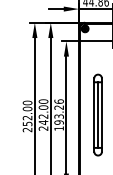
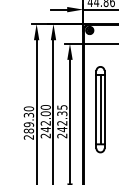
text: (59, 114) -> (62, 121), 193.26 -> 242.35
part: (98, 114) -> (100, 109), moved
text: (27, 115) -> (28, 122), 252.00 -> 289.30

